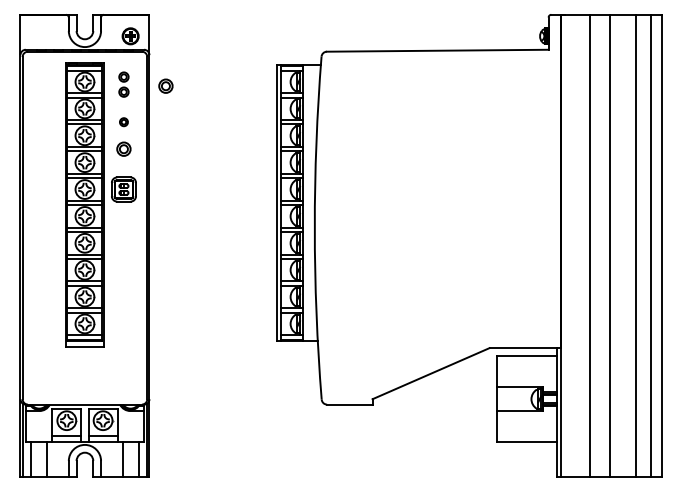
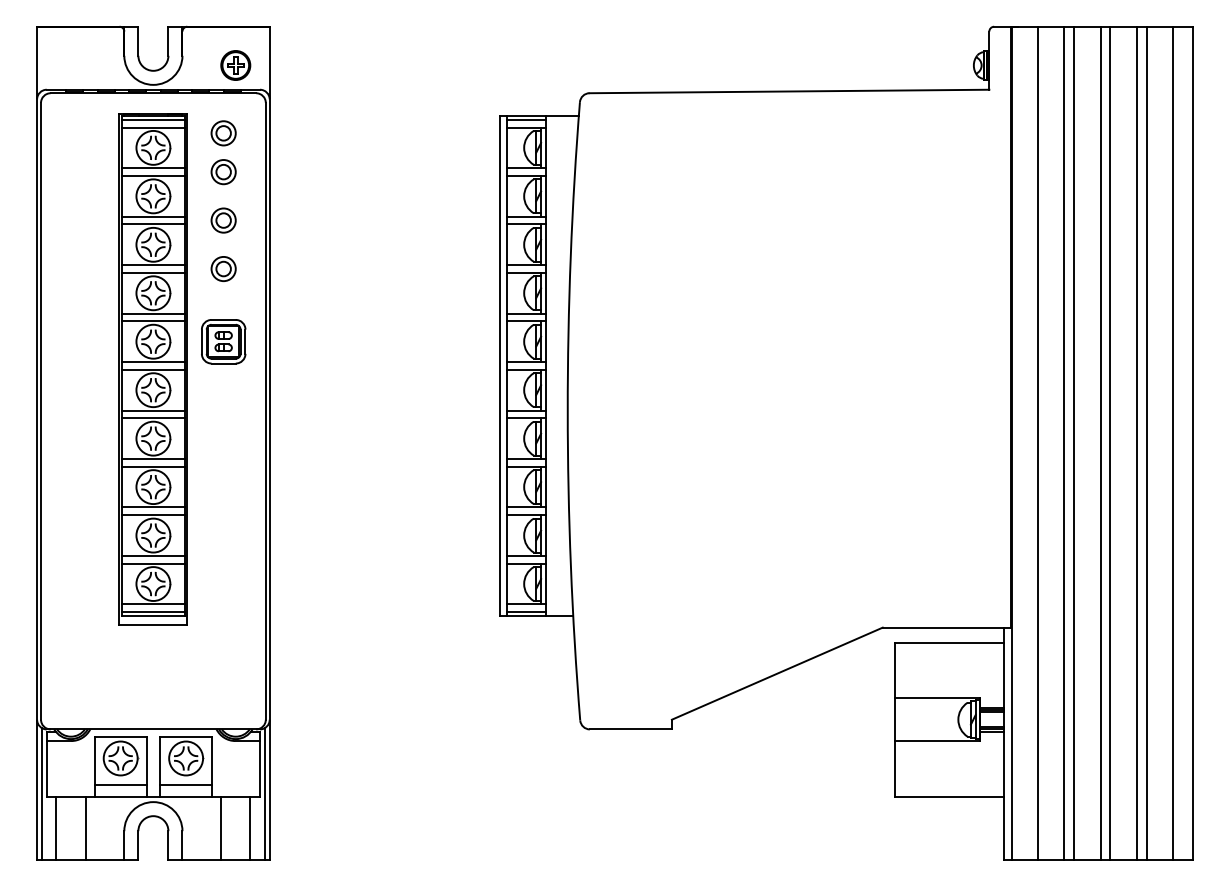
part: (123, 84) -> (222, 152), size x1.43
part: (165, 85) -> (298, 154), removed
part: (123, 121) -> (222, 219), size x1.67
line: (575, 245) -> (1037, 442), added
line: (595, 245) -> (1073, 442), added
line: (615, 245) -> (1109, 442), added
line: (630, 245) -> (1136, 442), added

